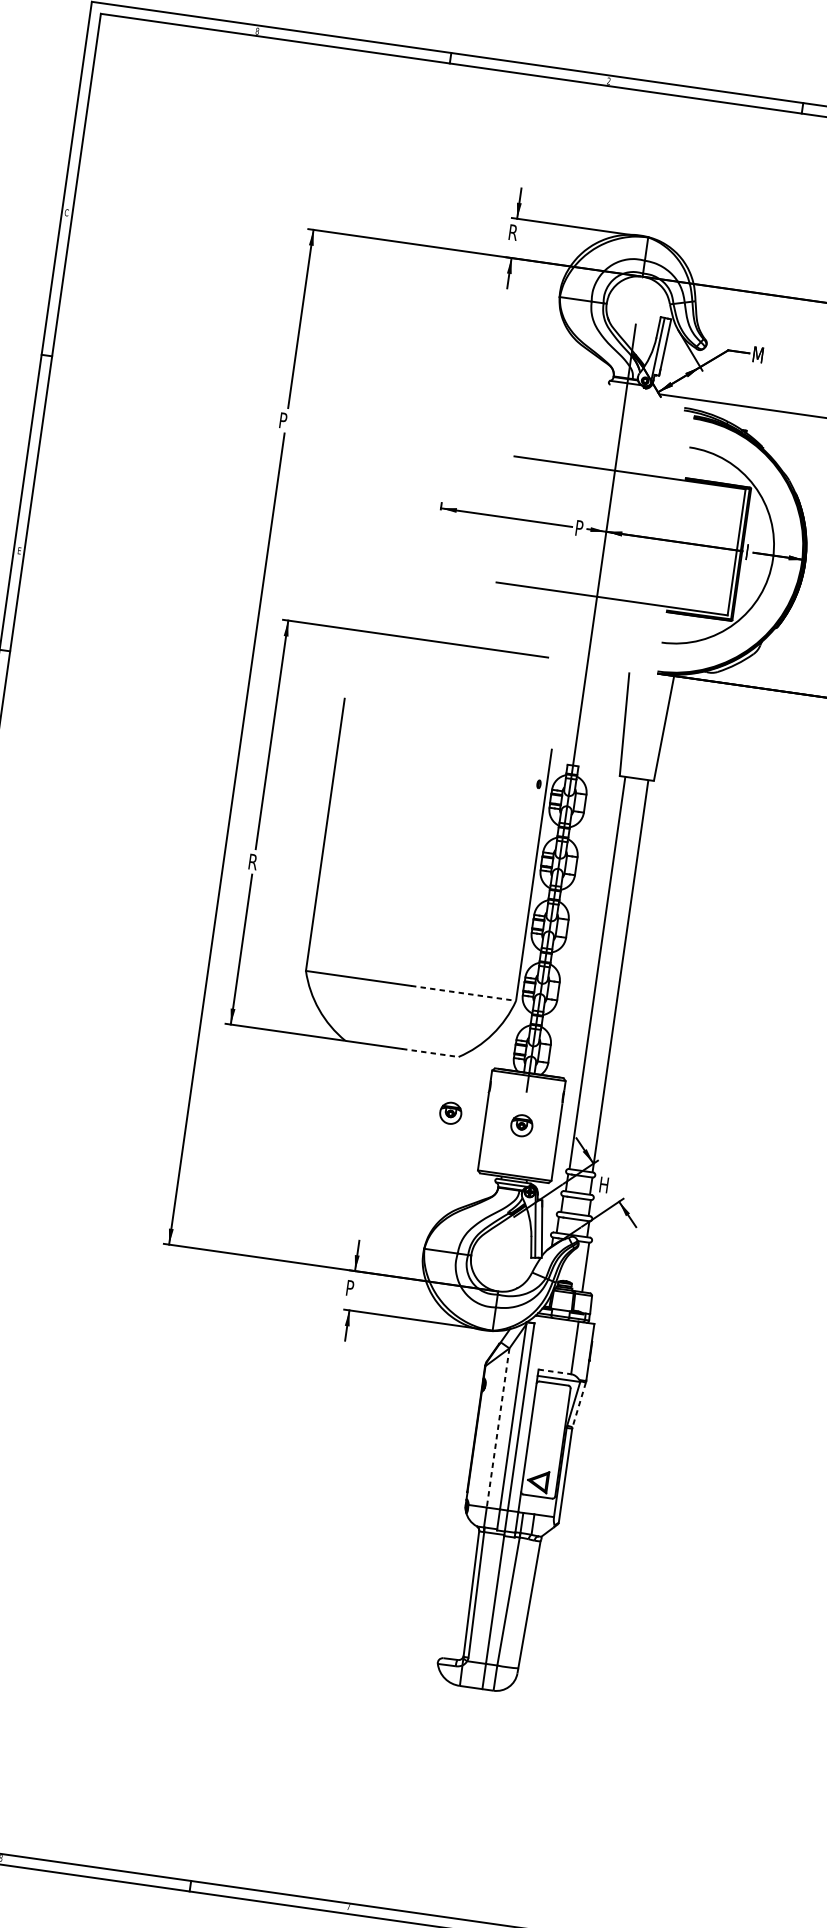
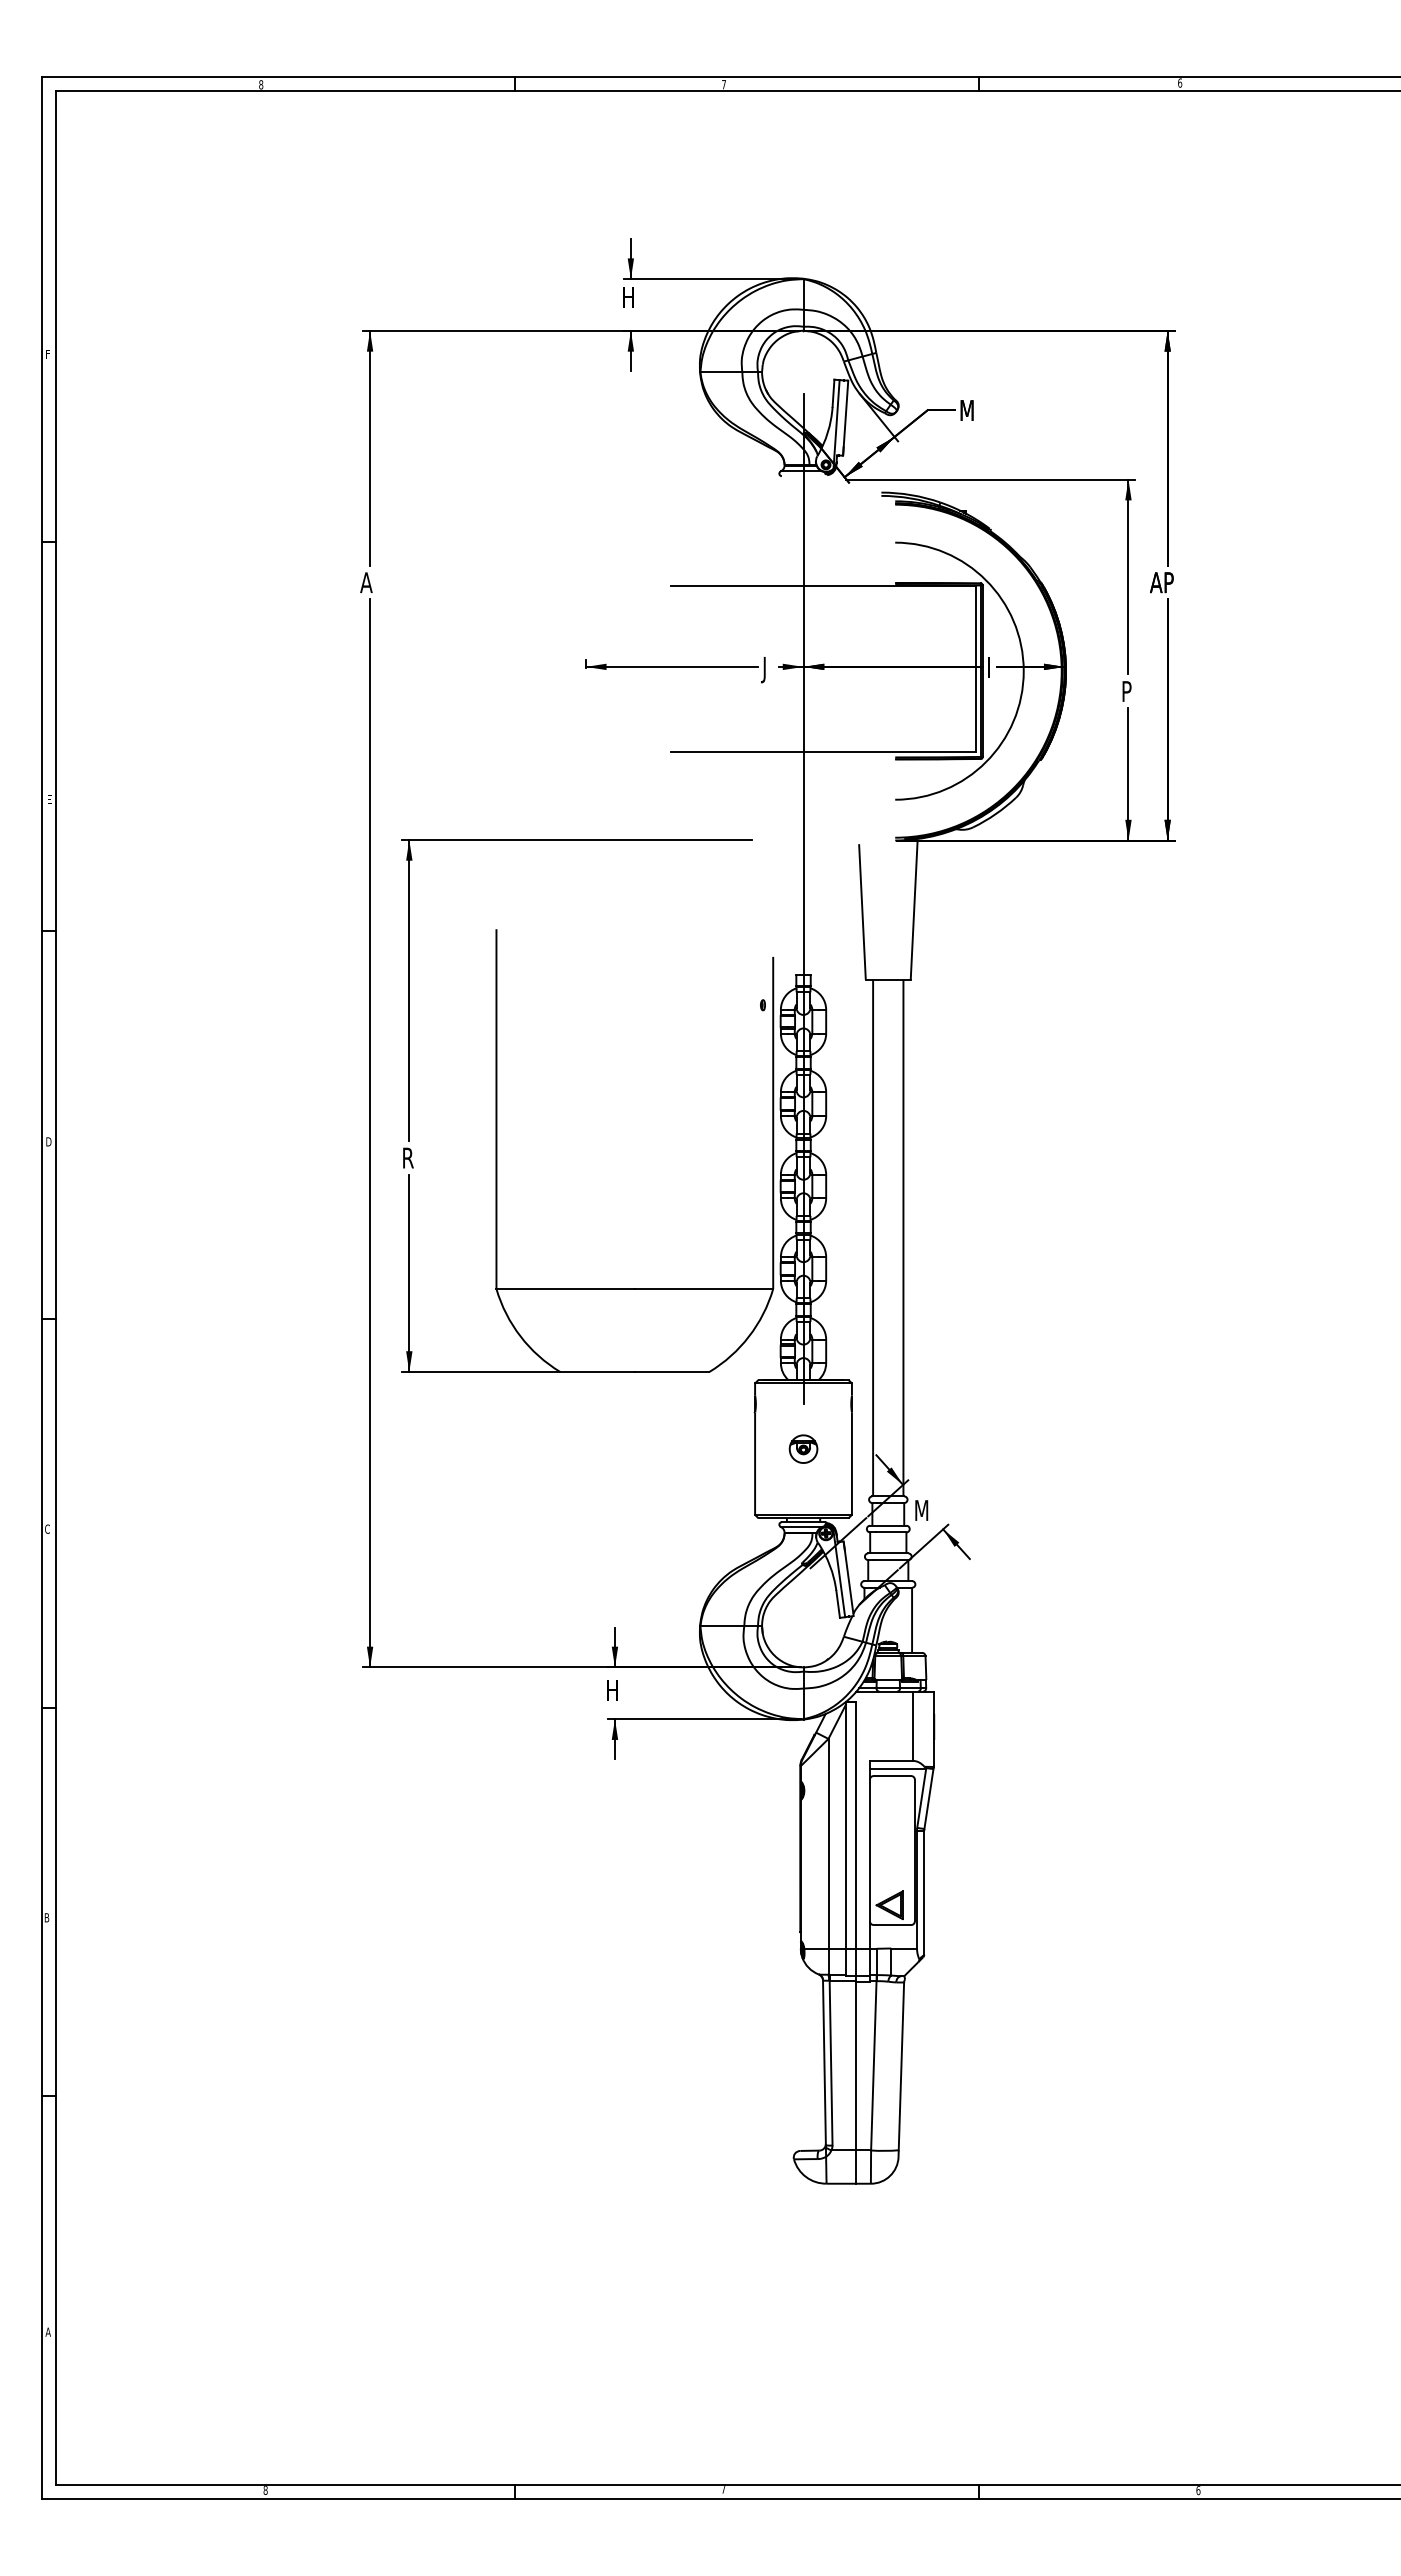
text: (608, 80) -> (723, 84), 2 -> 7
text: (66, 212) -> (47, 353), C -> F
text: (513, 232) -> (628, 297), R -> H
text: (283, 420) -> (366, 582), P -> A
text: (577, 530) -> (766, 670), P -> J
line: (463, 993) -> (704, 1288), dashed -> solid
line: (430, 1053) -> (672, 1372), dashed -> solid
part: (450, 1112) -> (709, 1445), removed
text: (604, 1185) -> (921, 1510), H -> M
text: (350, 1288) -> (612, 1690), P -> H
line: (554, 1371) -> (891, 1760), dashed -> solid
line: (578, 1405) -> (928, 1799), dashed -> solid
line: (498, 1427) -> (828, 1843), dashed -> solid

